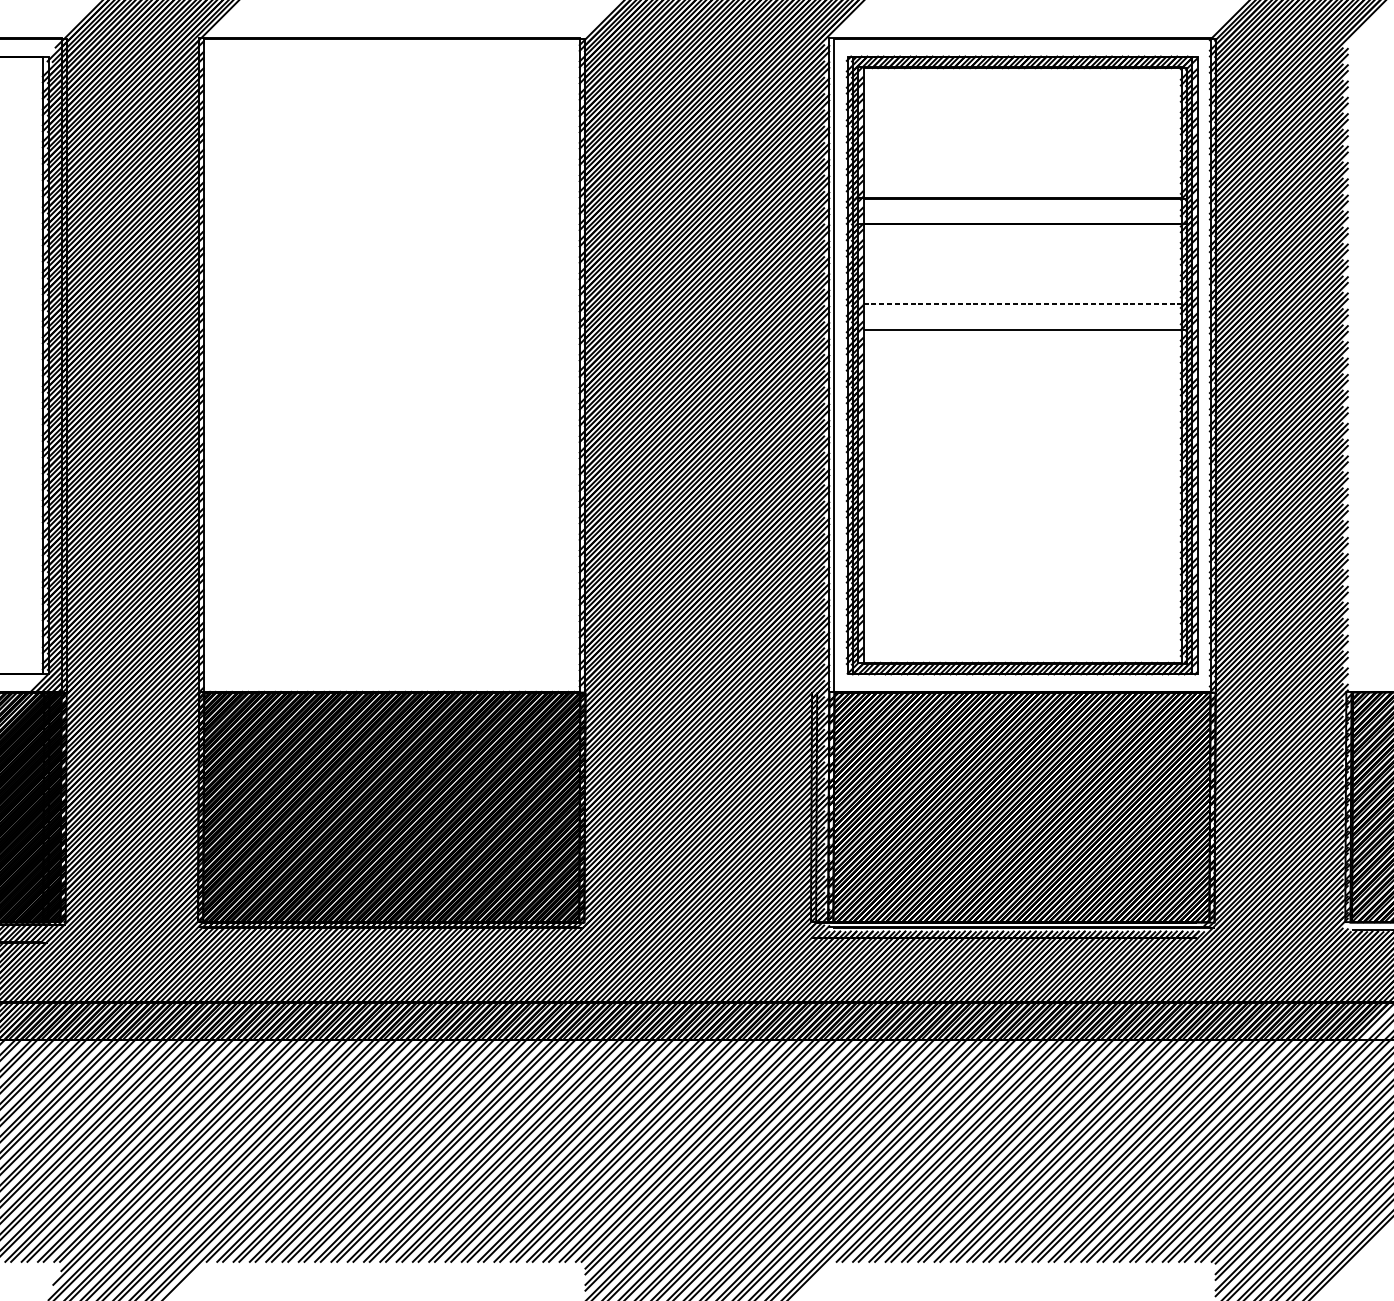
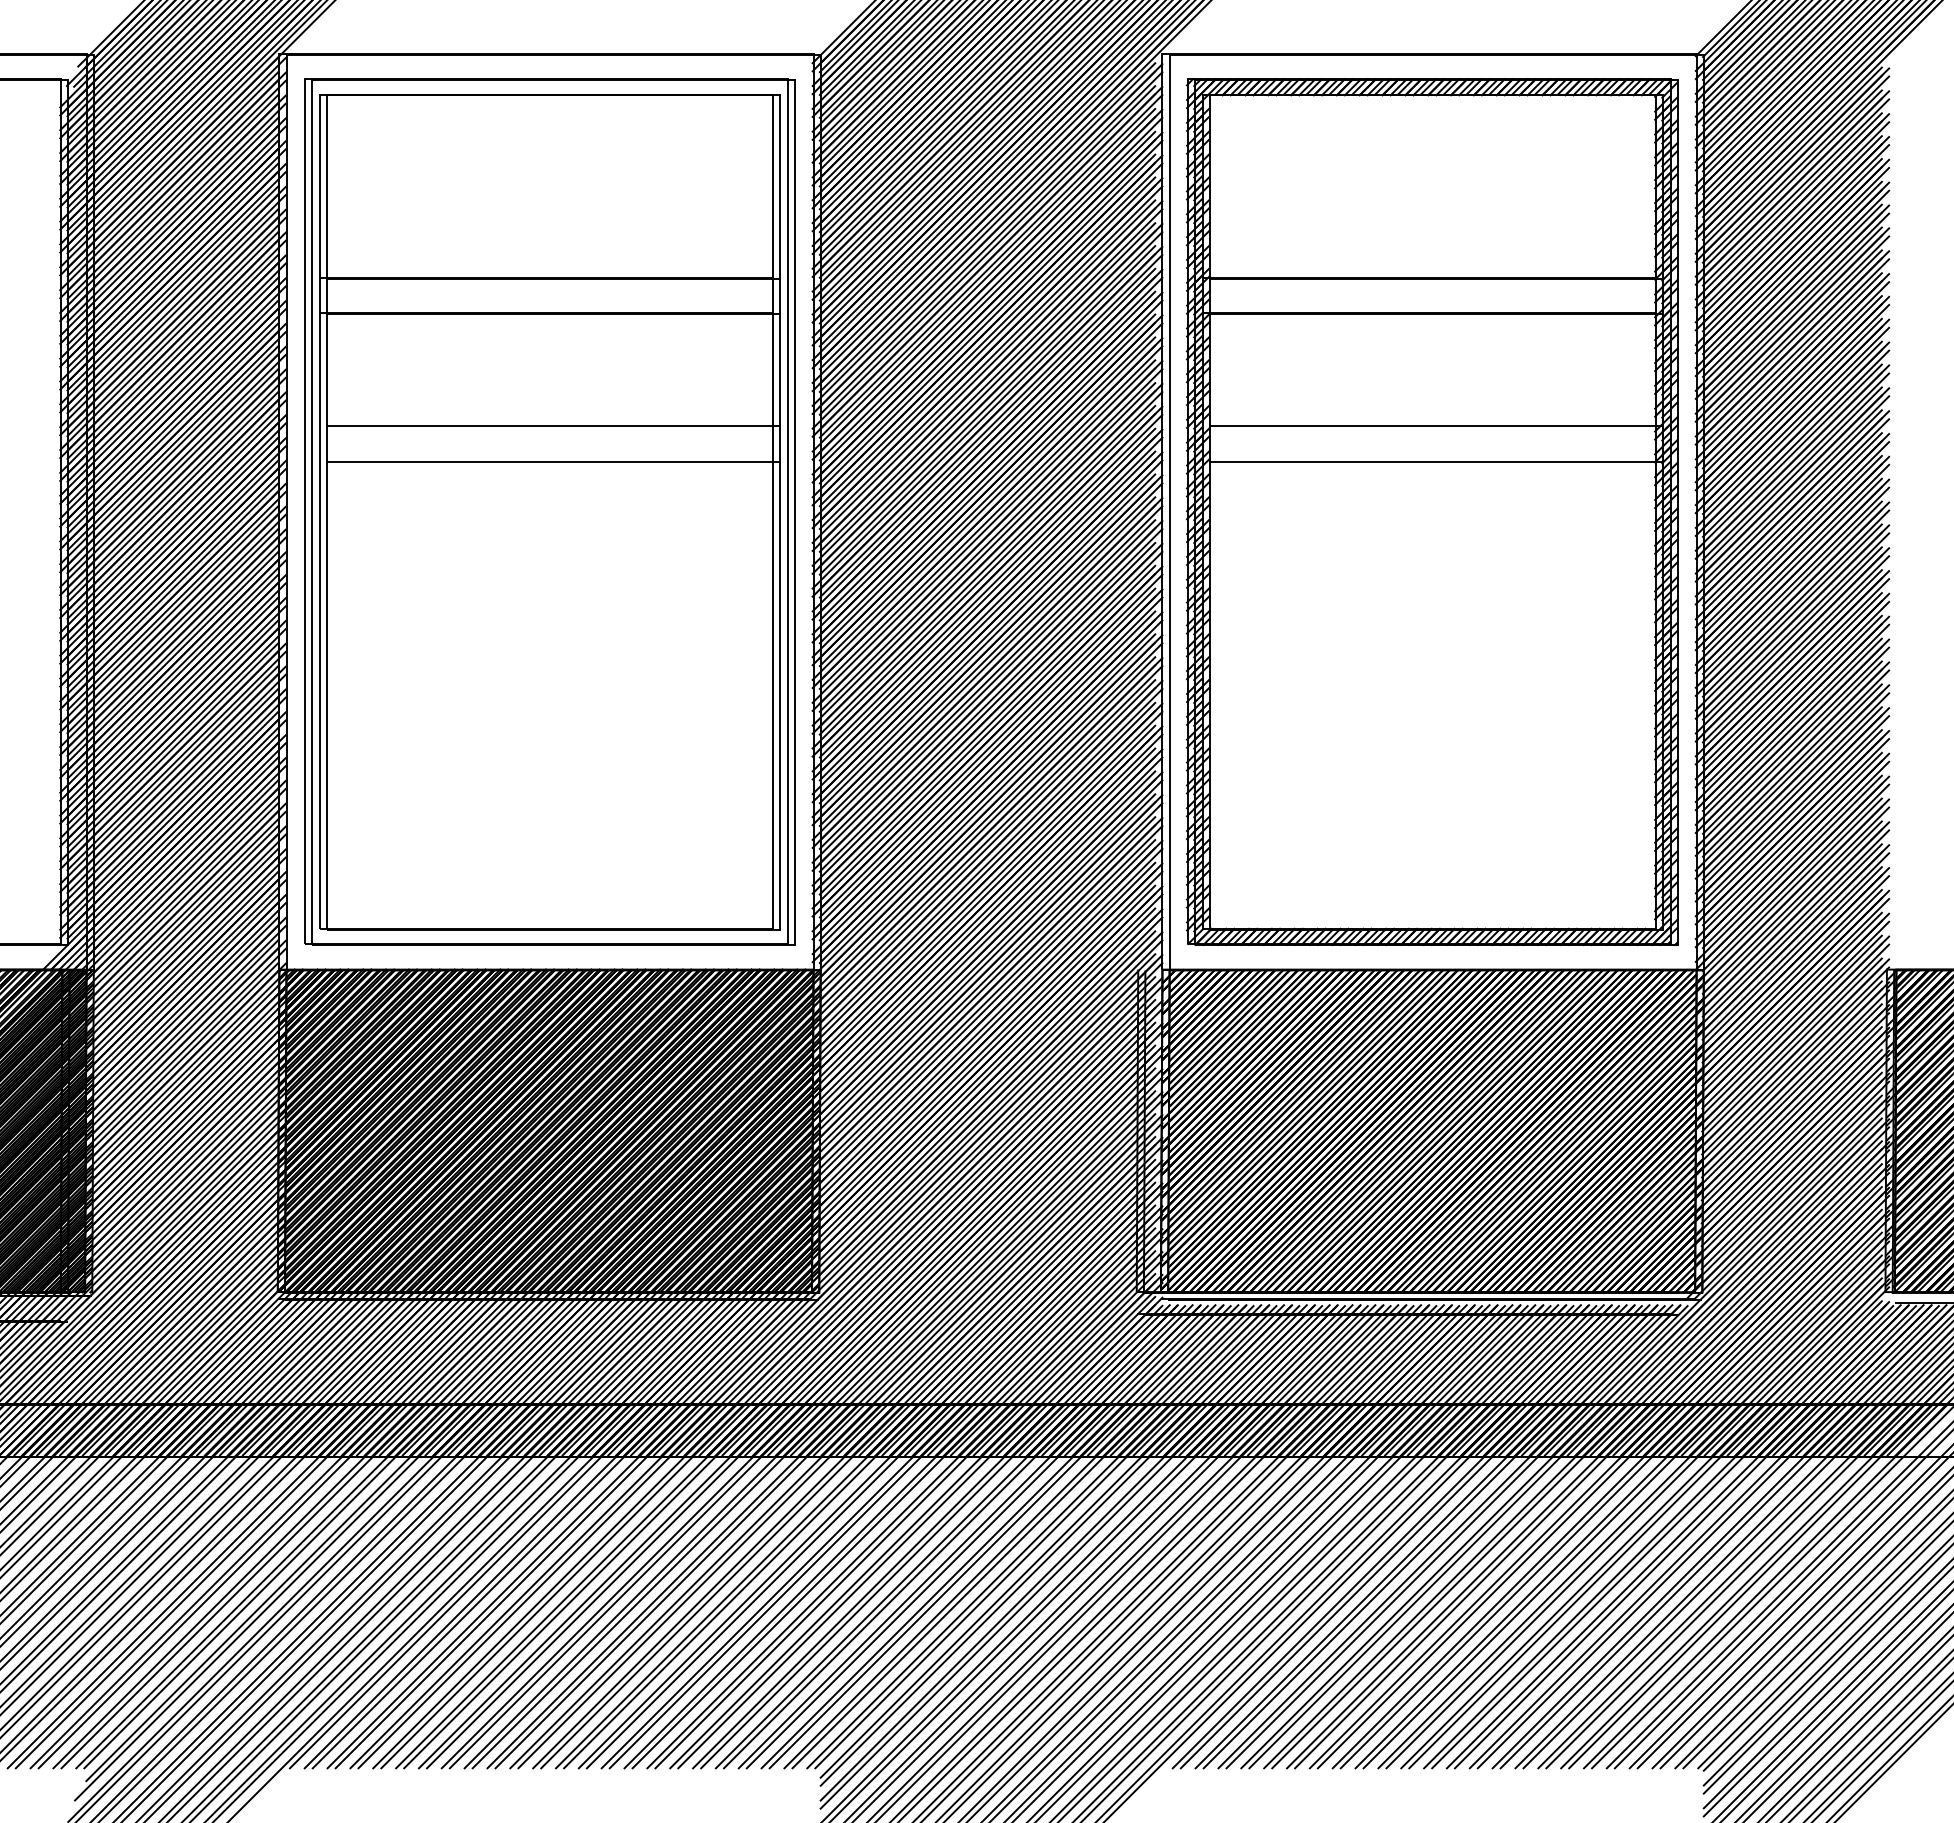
line: (1025, 304) -> (1437, 426), dashed -> solid
part: (391, 365) -> (549, 511), added

